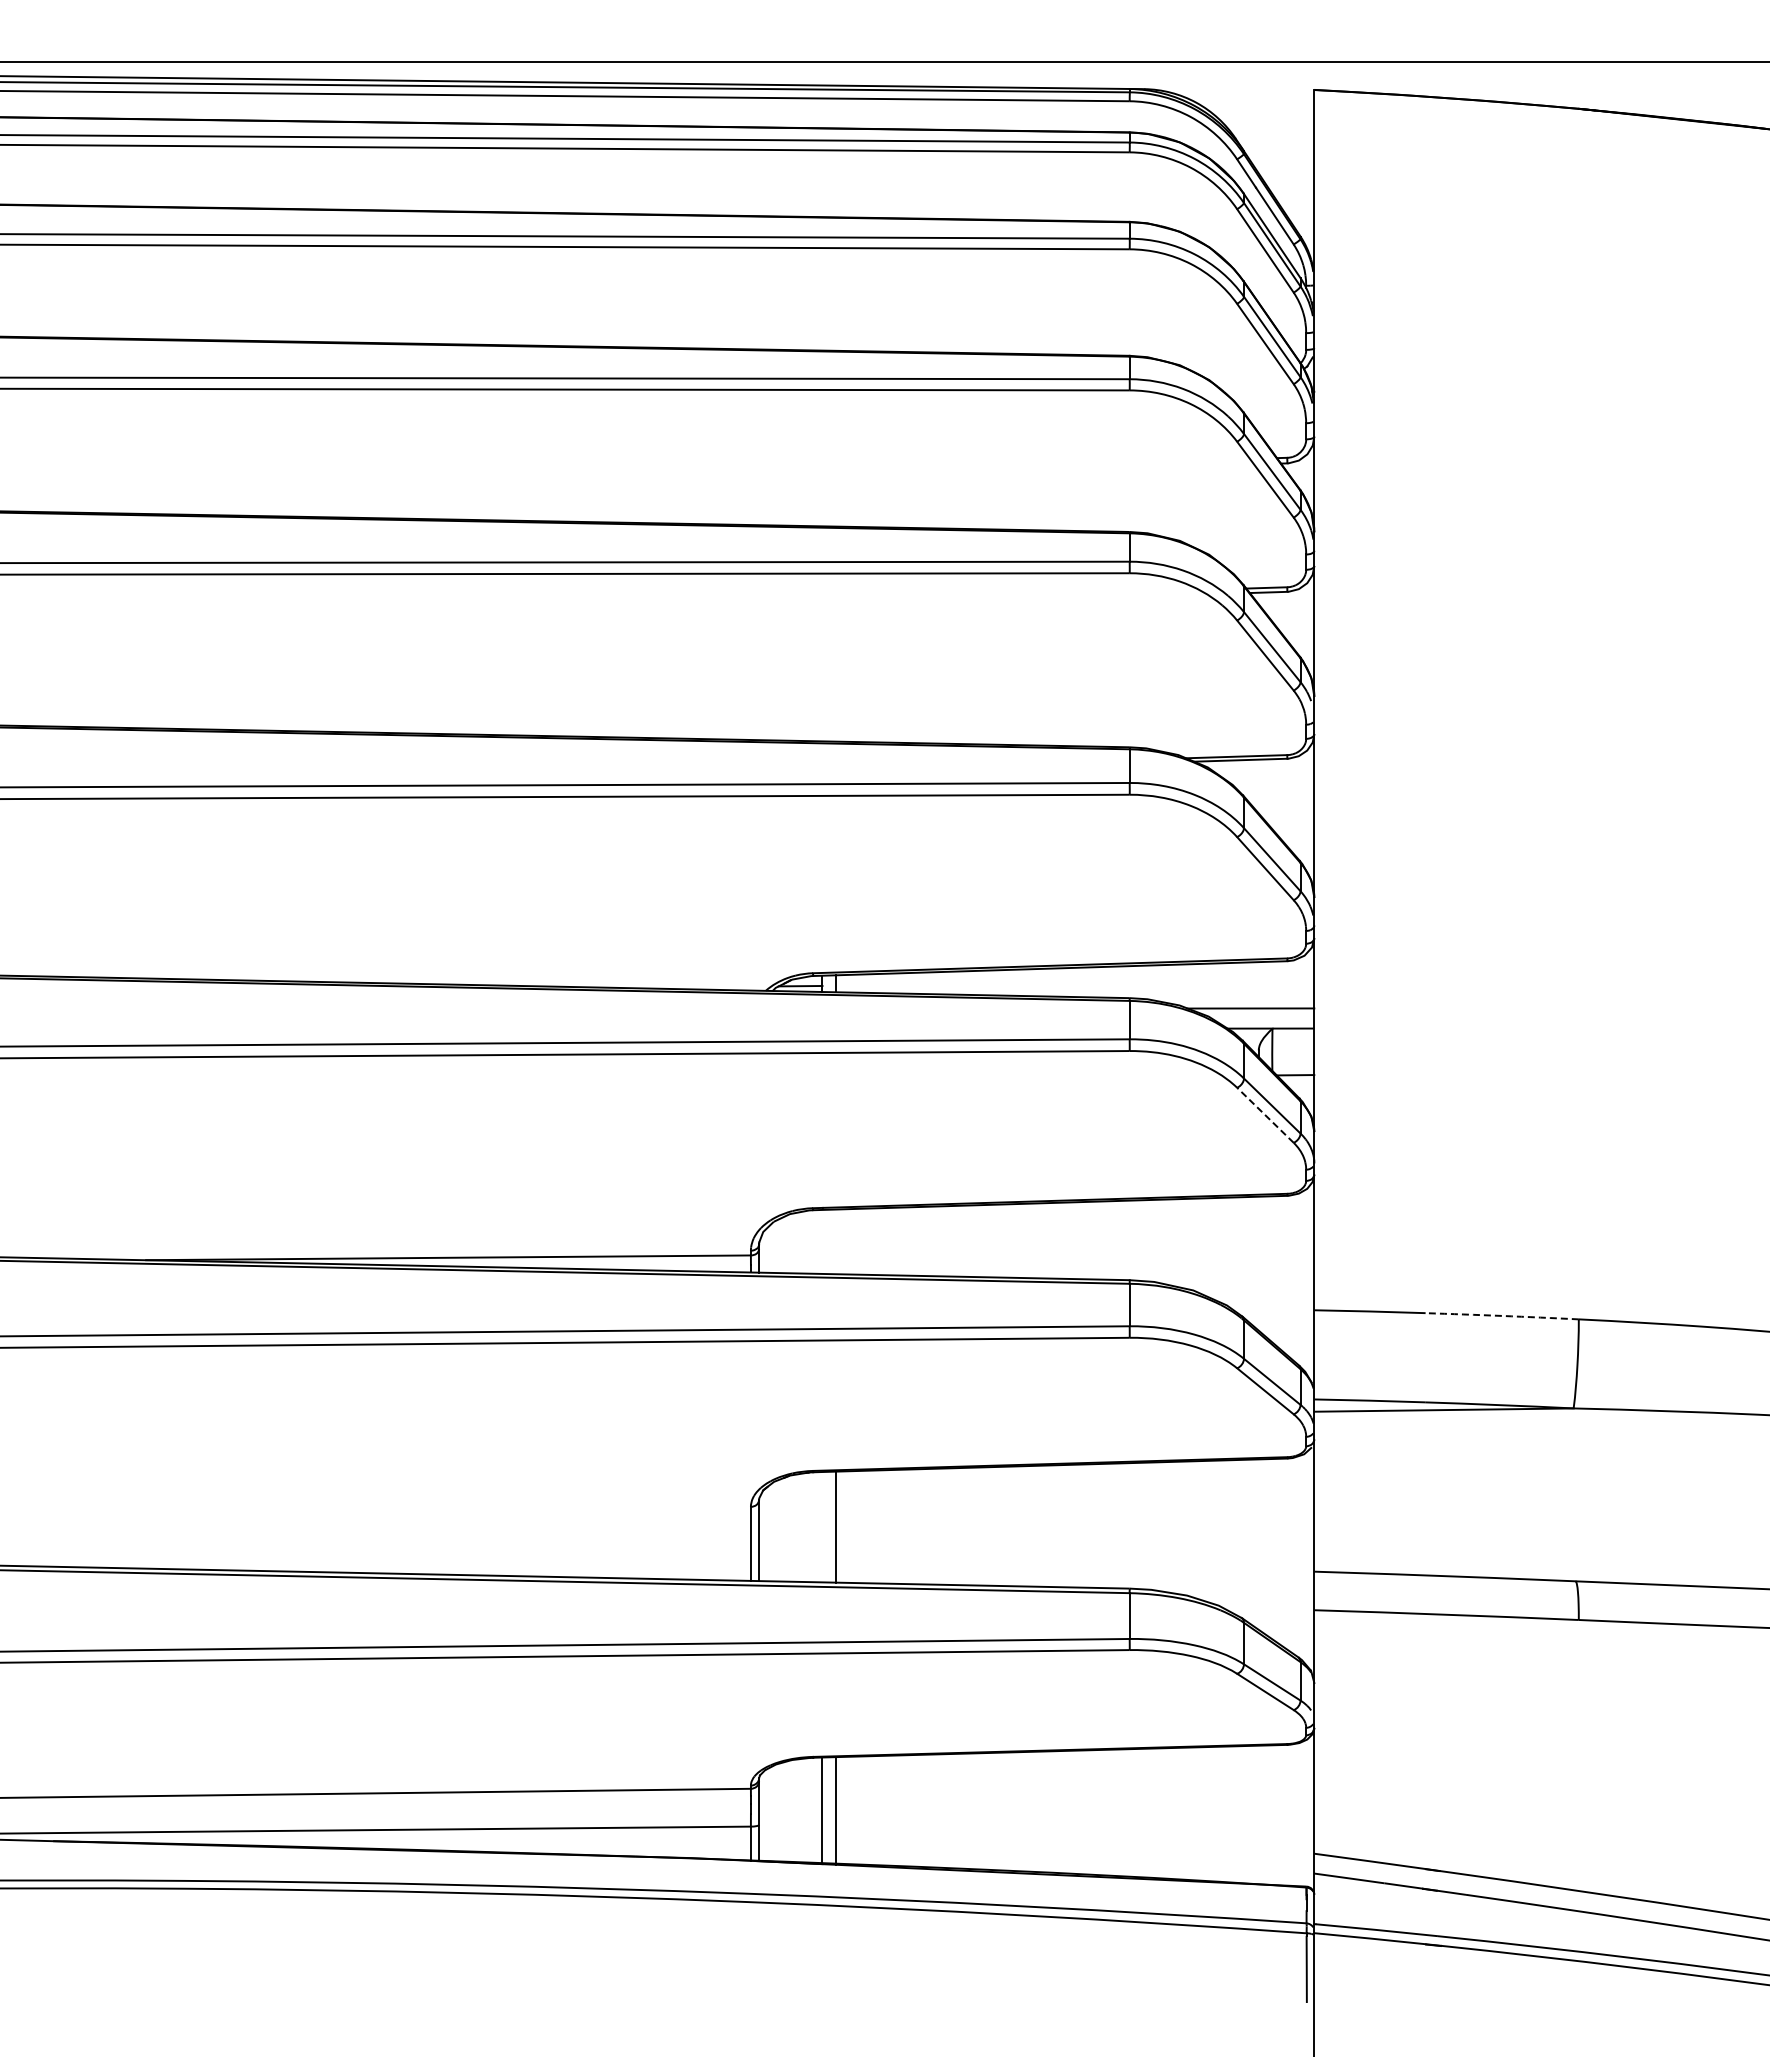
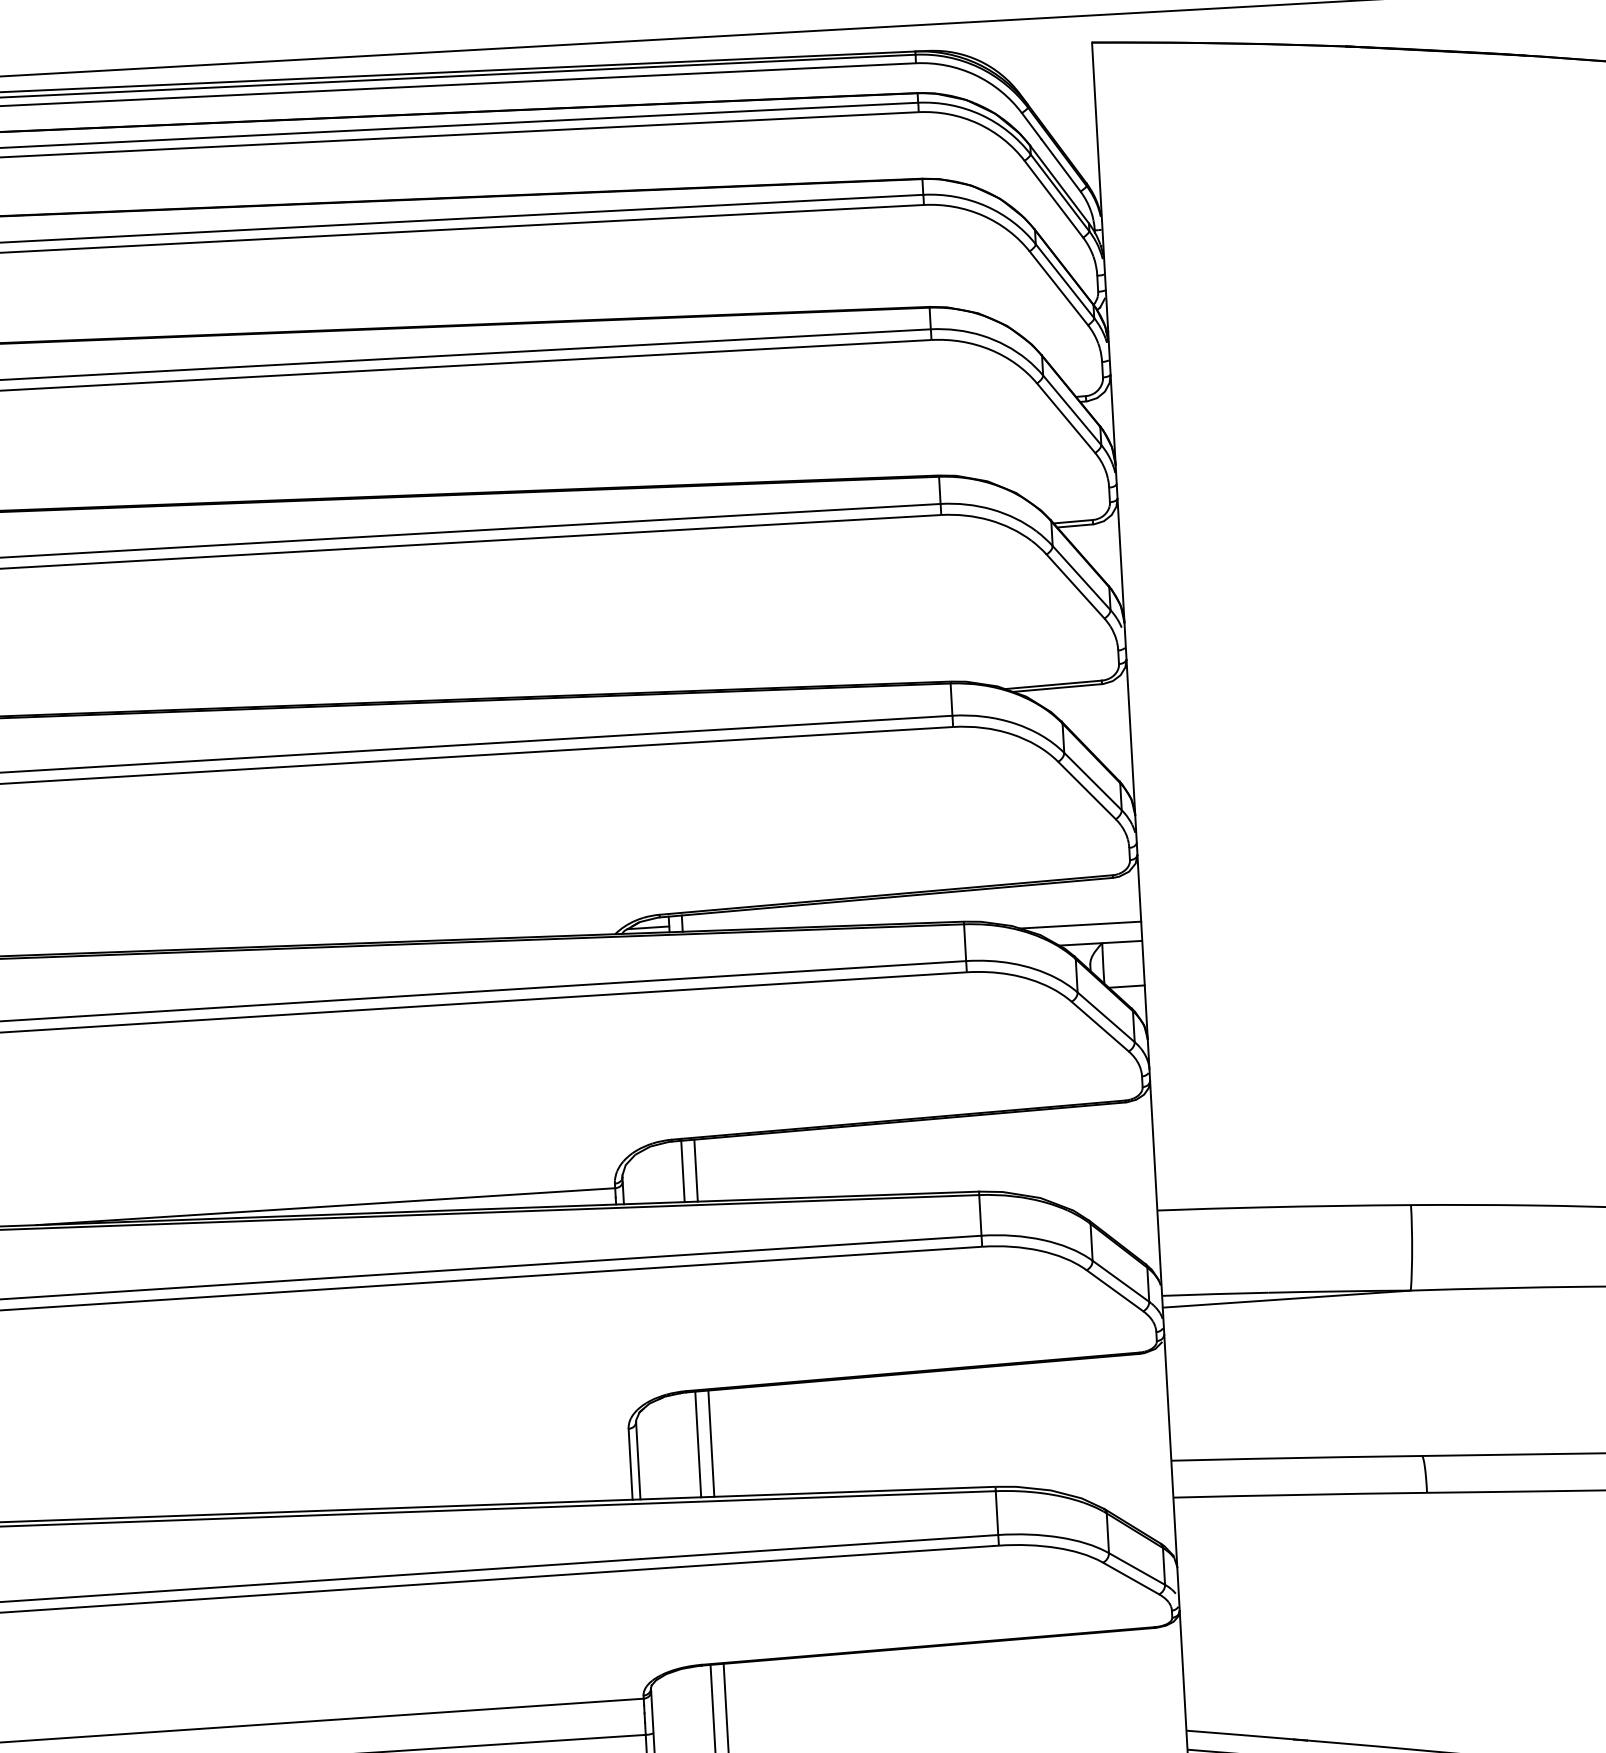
line: (1265, 1114) -> (1100, 1025), dashed -> solid
line: (822, 1241) -> (682, 1171), added
line: (836, 1241) -> (696, 1170), added
arc: (1502, 1315) -> (1337, 1205), dashed -> solid
line: (822, 1527) -> (698, 1444), added

